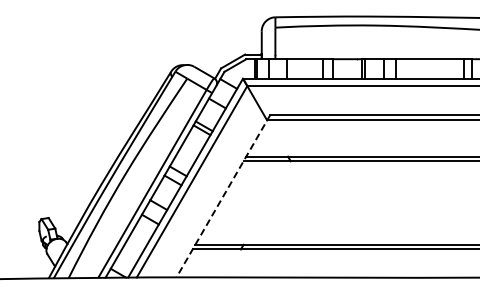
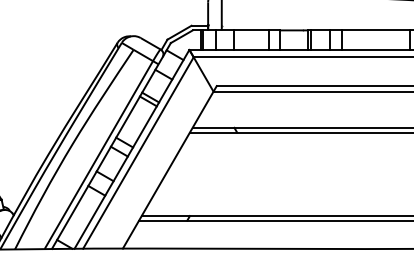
line: (223, 196) -> (169, 167), dashed -> solid

